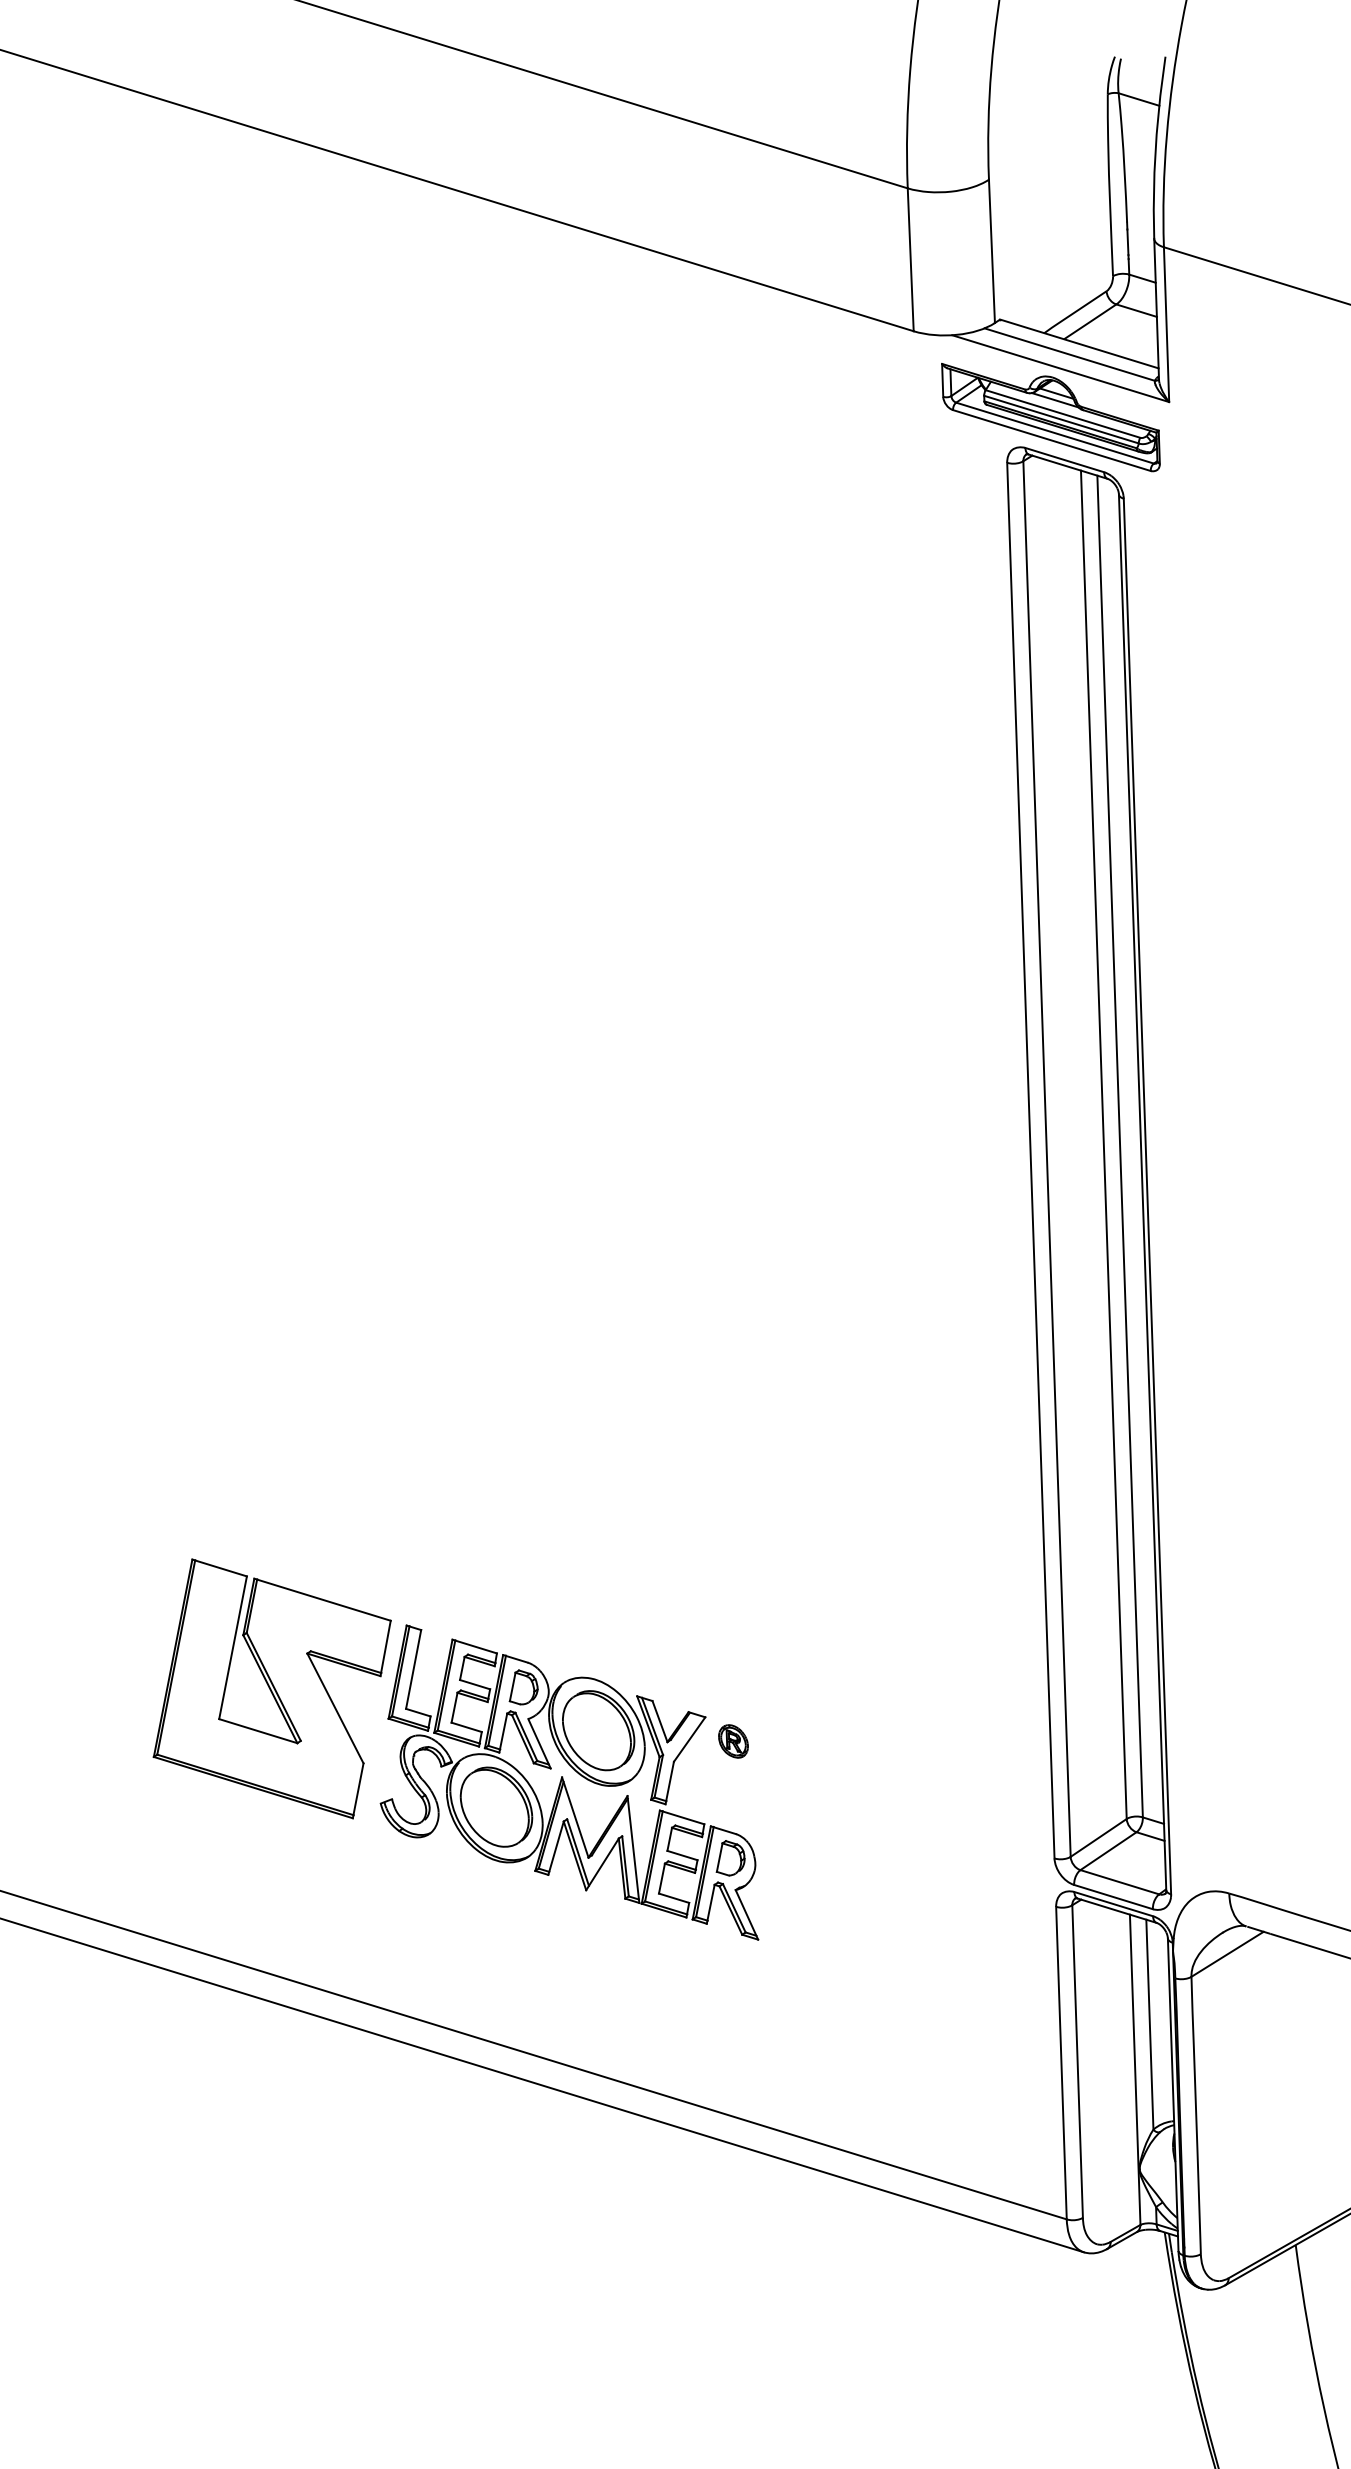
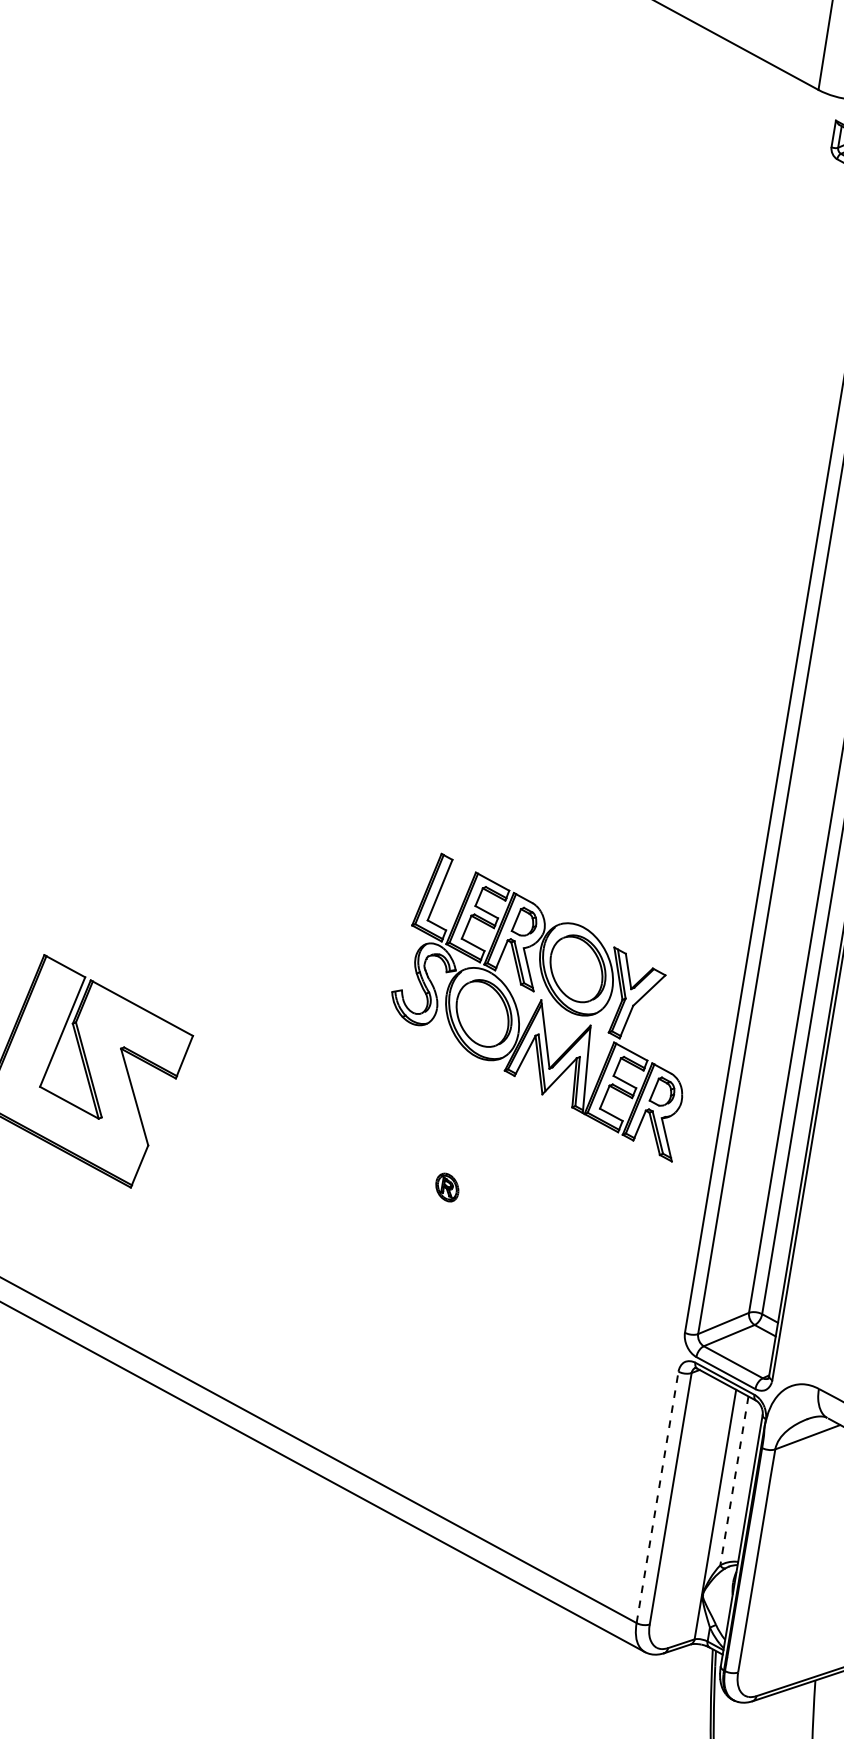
part: (569, 1782) -> (546, 1005), moved
line: (1149, 2025) -> (733, 1481), solid -> dashed
line: (1061, 2062) -> (657, 1496), solid -> dashed

